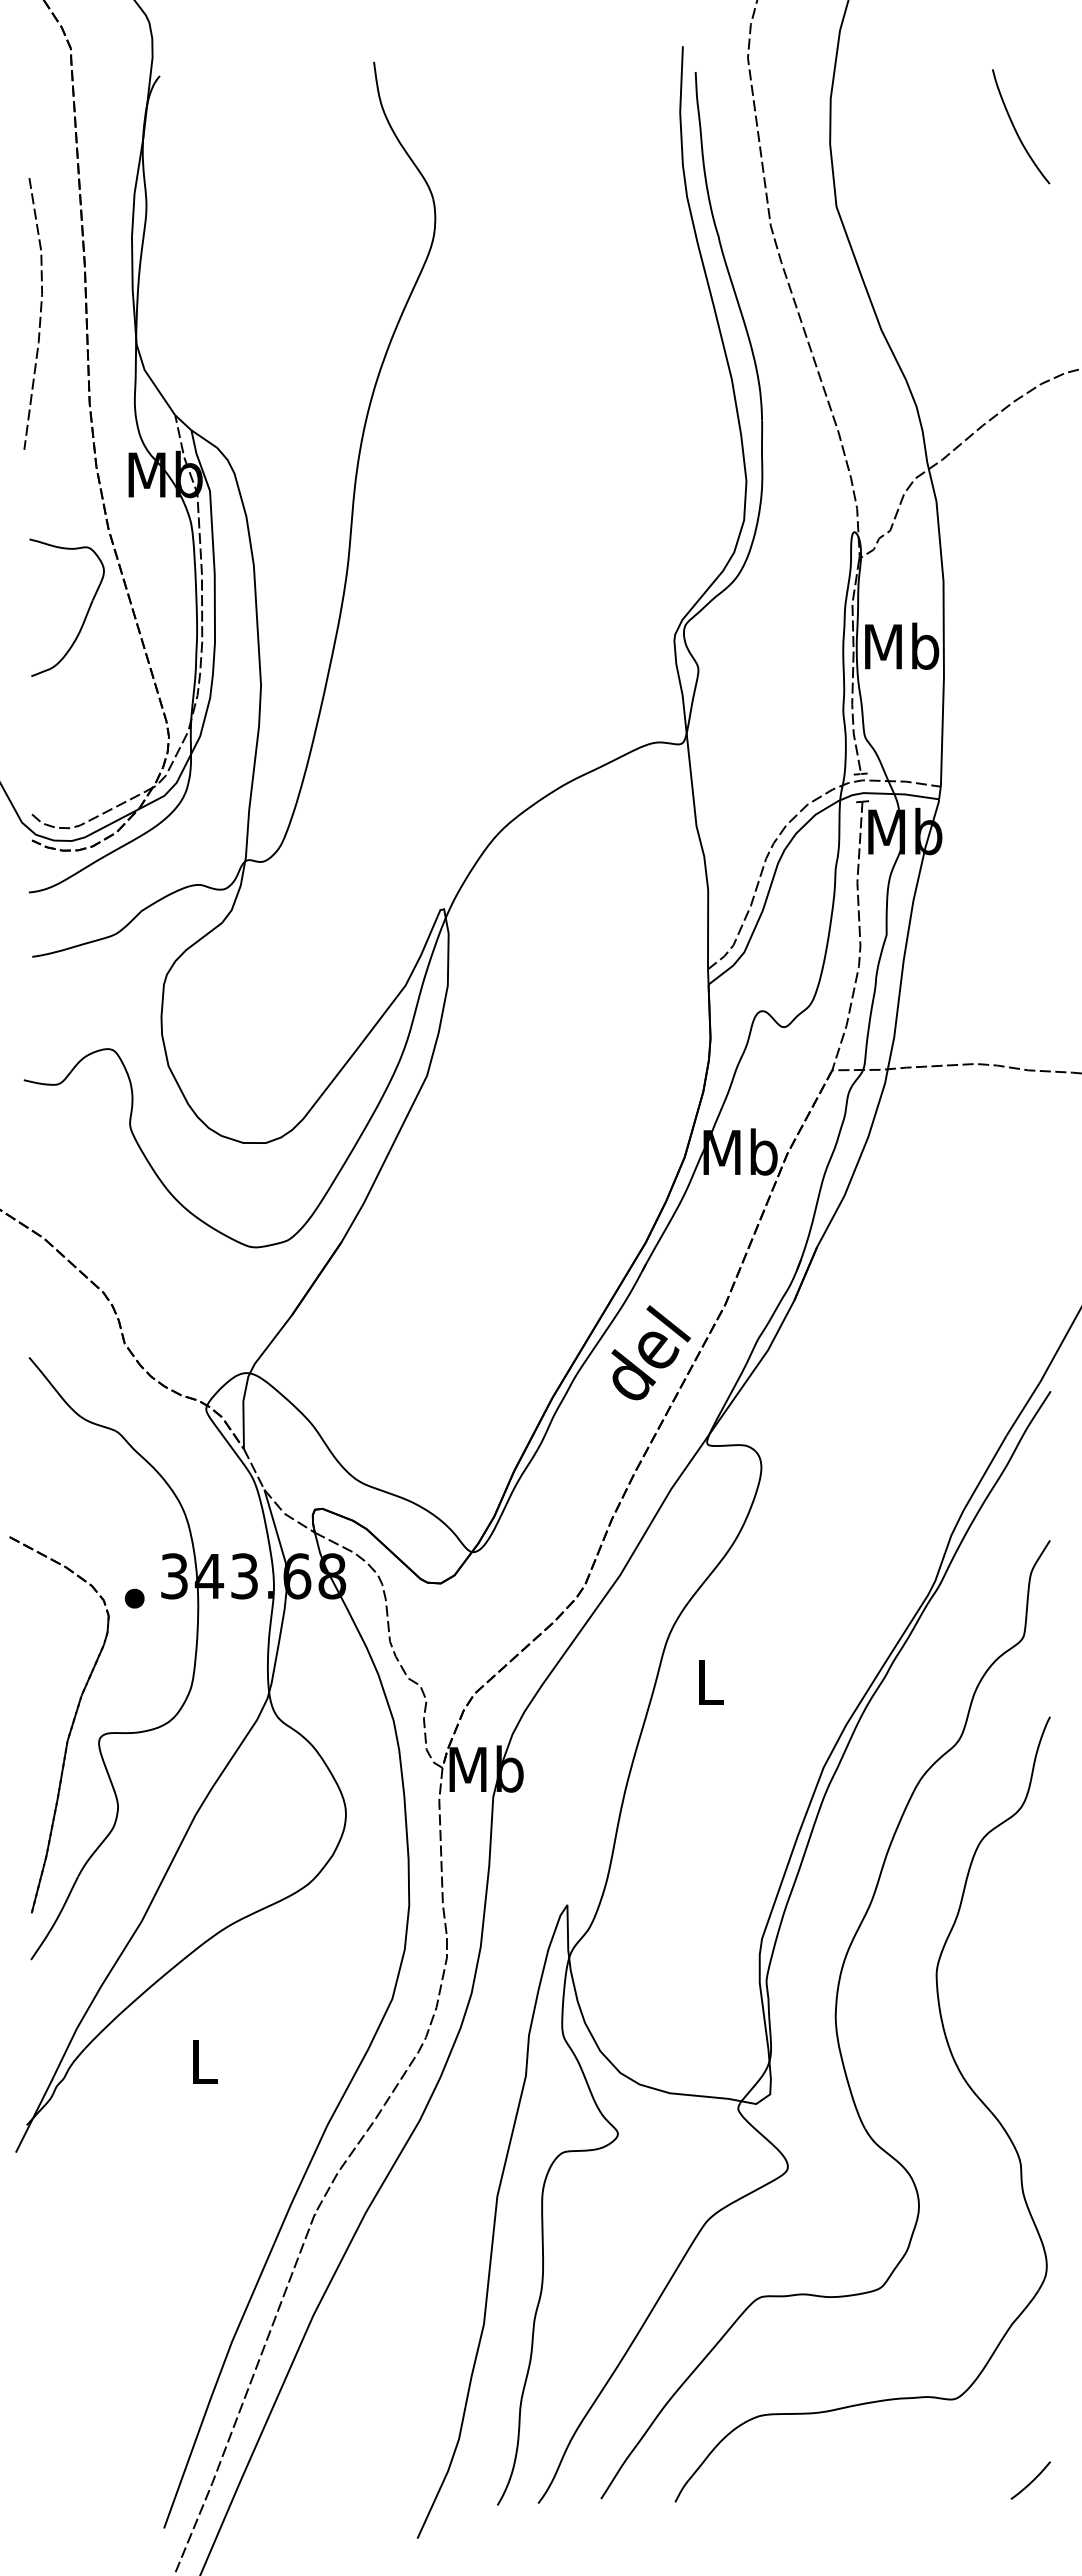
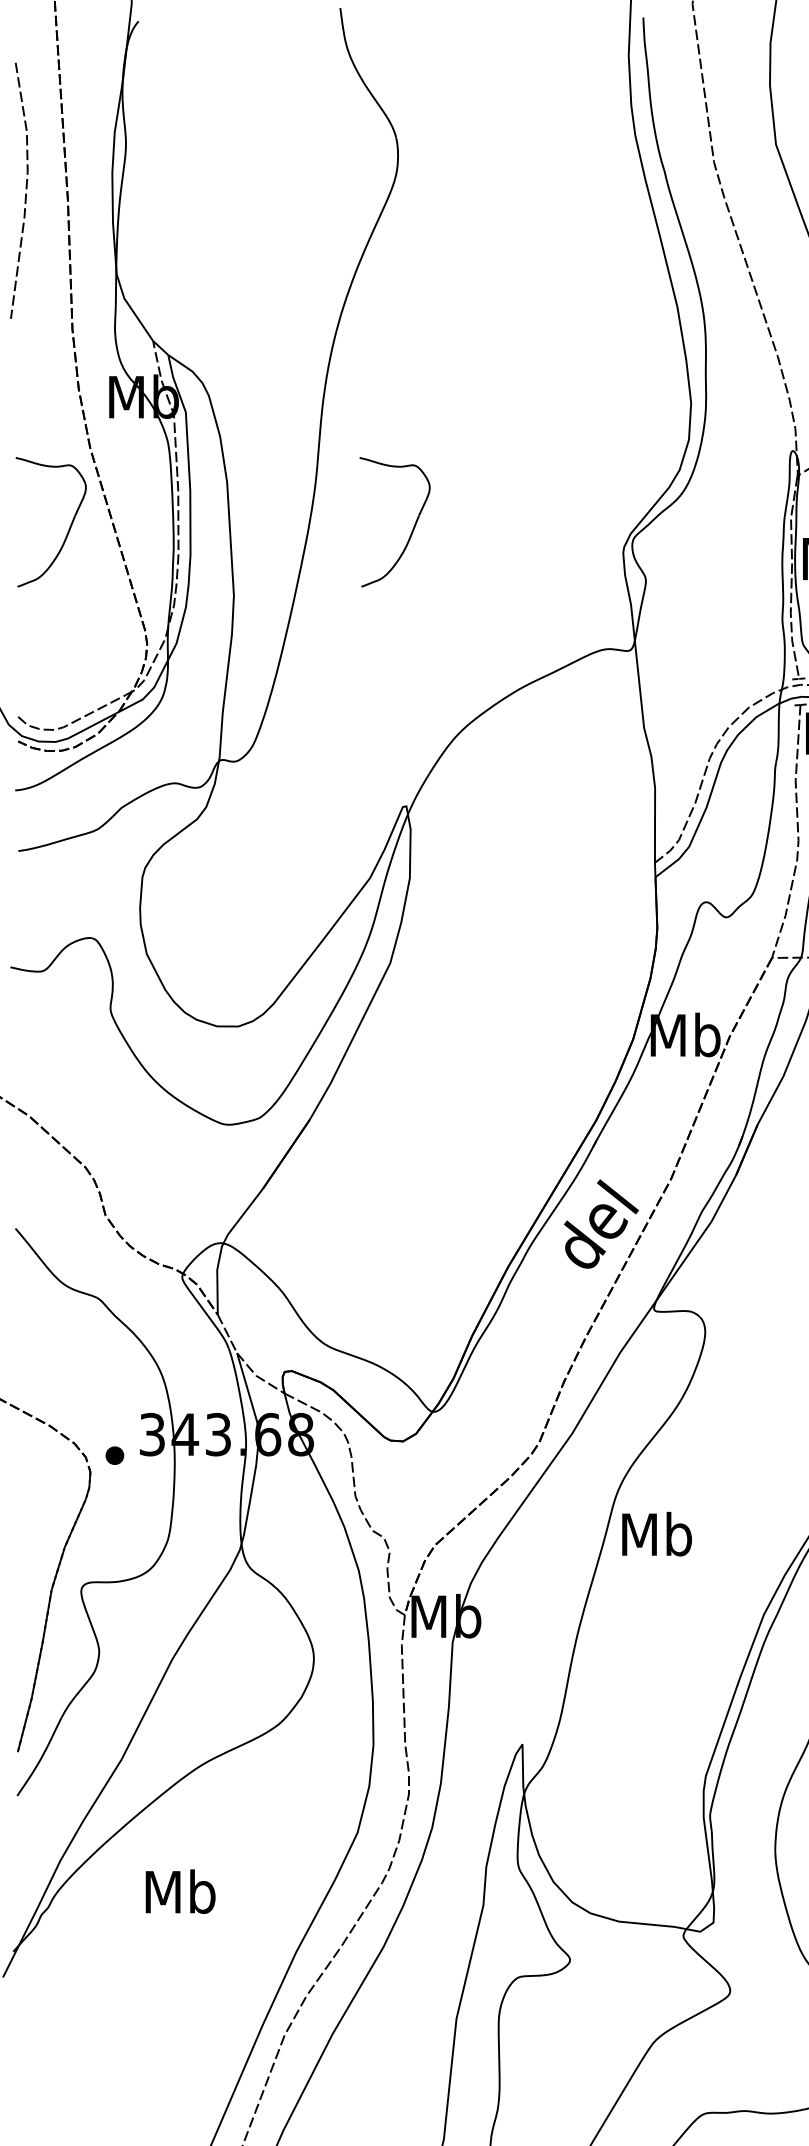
line: (40, 312) -> (26, 189), moved
part: (449, 617) -> (411, 531), added
text: (710, 1681) -> (657, 1533), L -> Mb
text: (204, 2061) -> (180, 1891), L -> Mb

